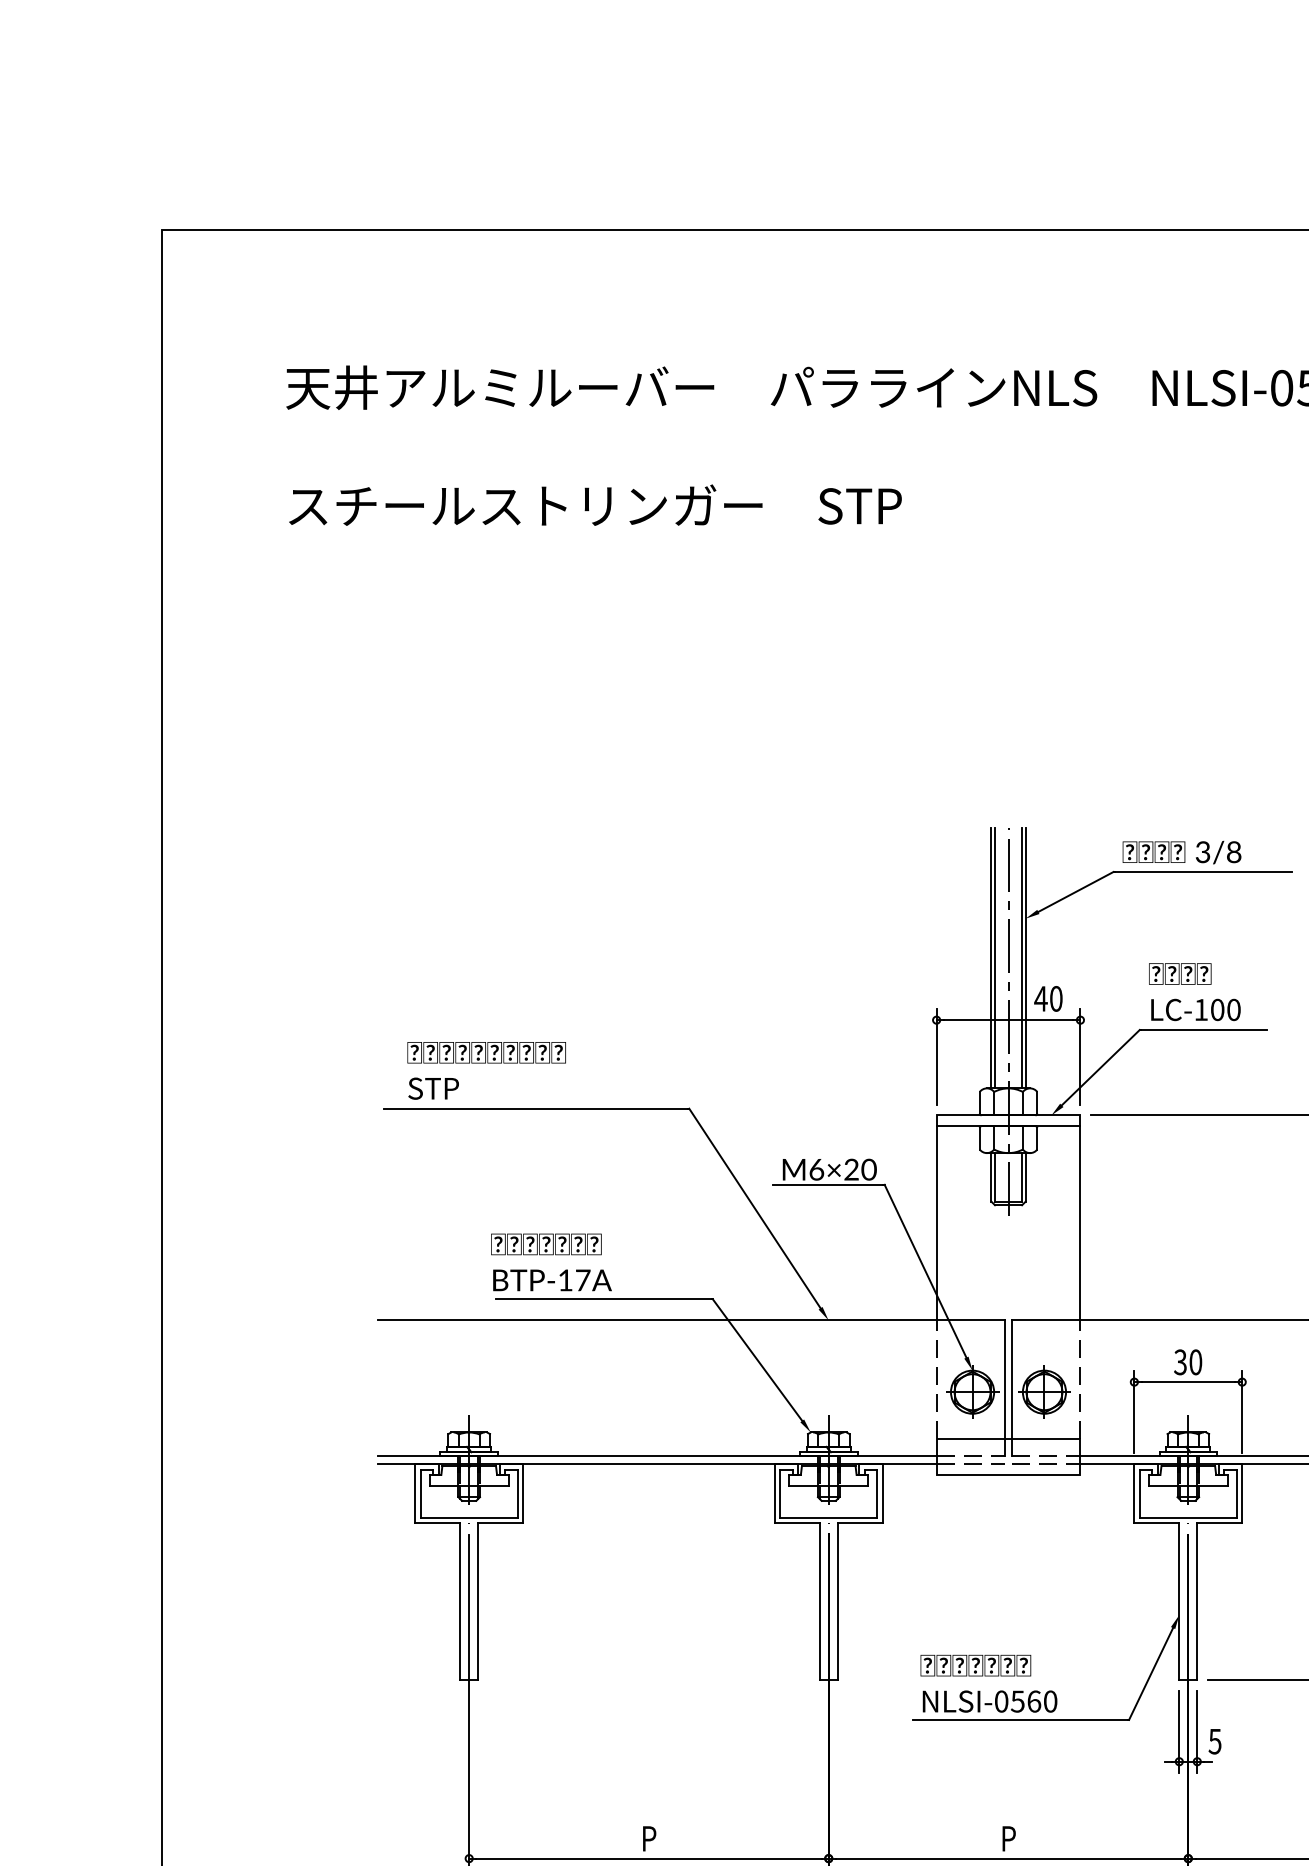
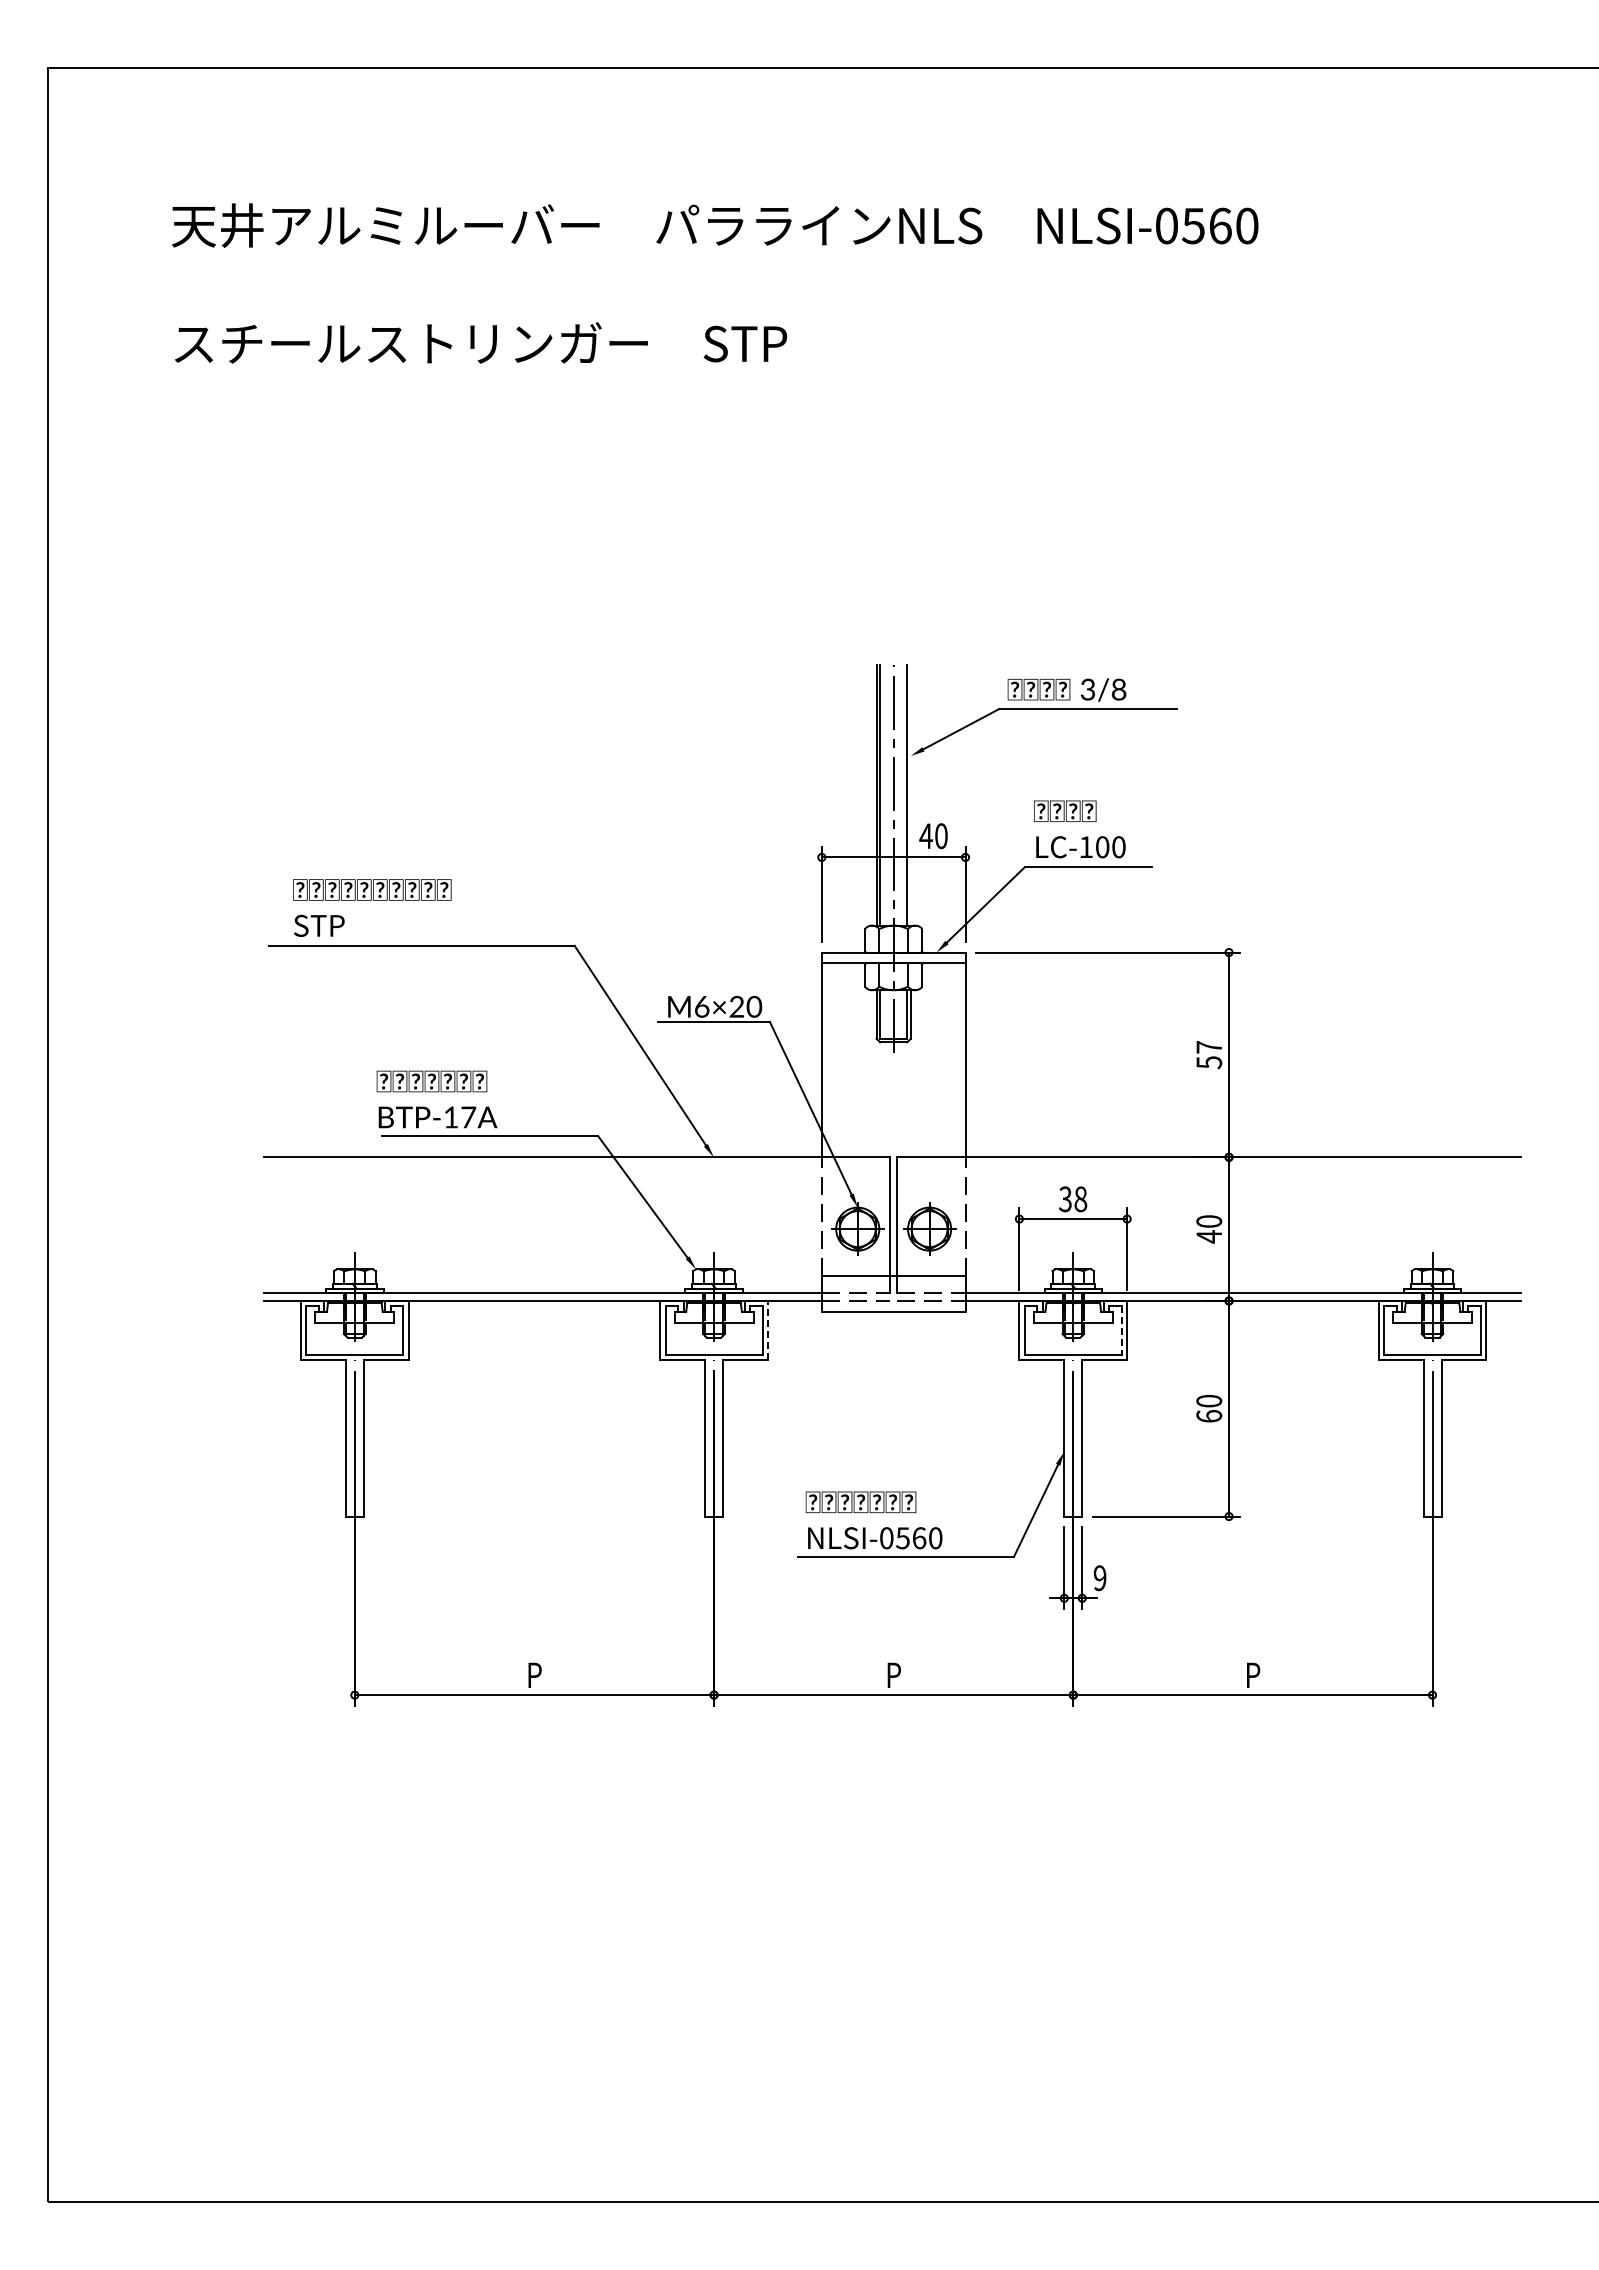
line: (1025, 958) -> (910, 795), removed
text: (1195, 1362) -> (1080, 1199), 30 -> 38
line: (882, 1493) -> (767, 1330), solid -> dashed
line: (1236, 1494) -> (1121, 1331), solid -> dashed
text: (1214, 1741) -> (1099, 1578), 5 -> 9

